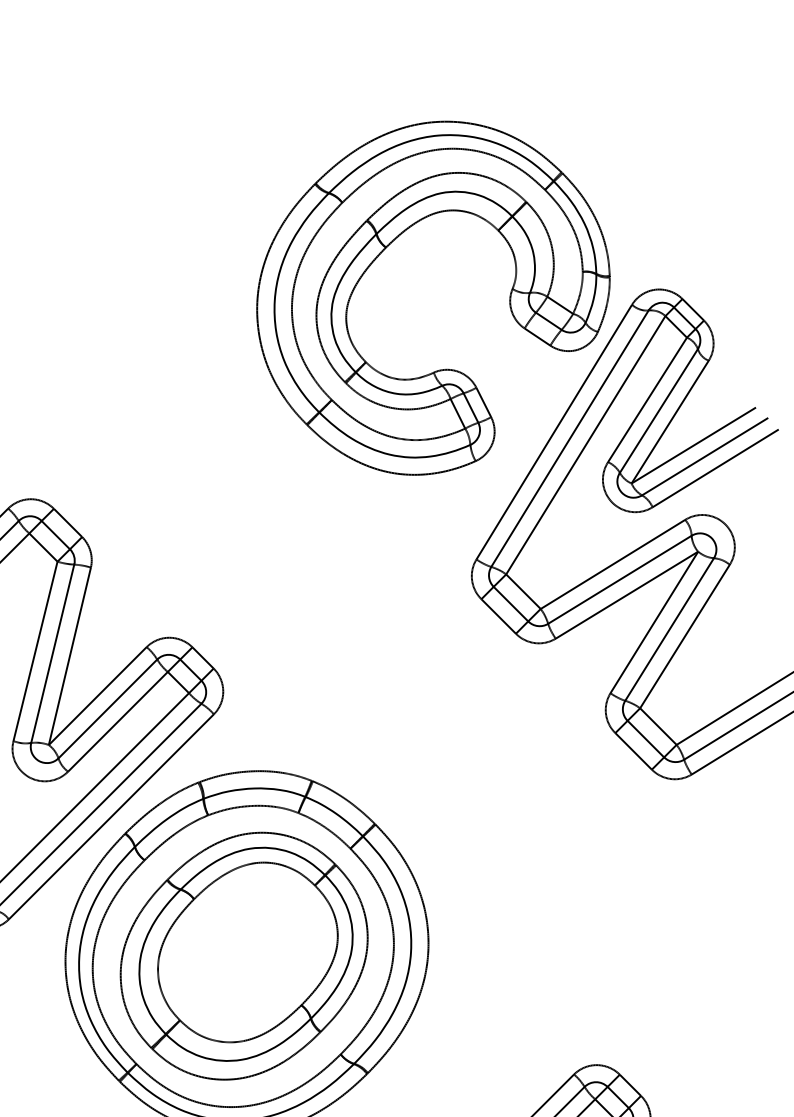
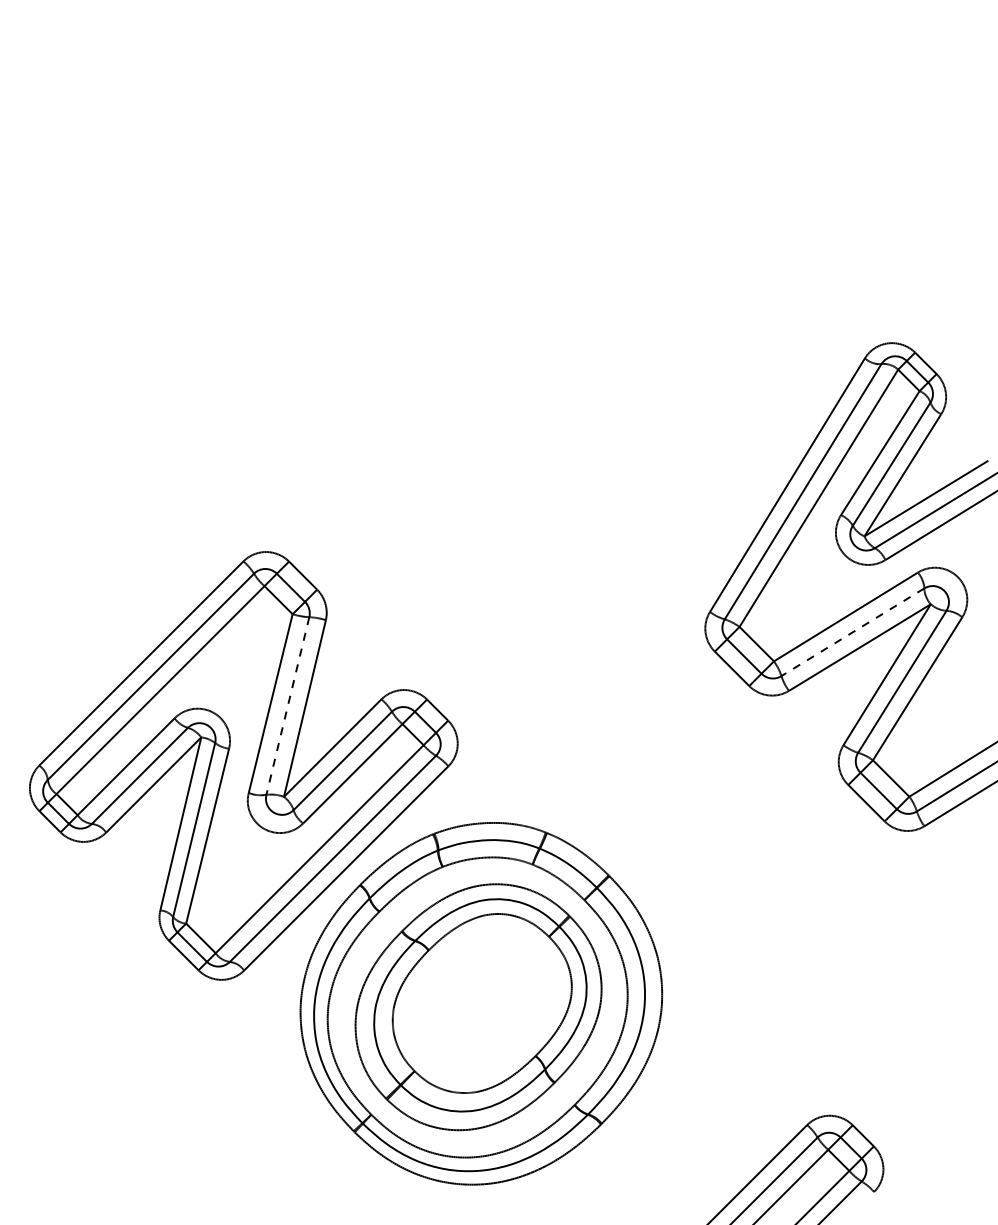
part: (385, 249) -> (619, 303), removed
line: (619, 580) -> (852, 632), solid -> dashed
line: (52, 654) -> (287, 706), solid -> dashed

